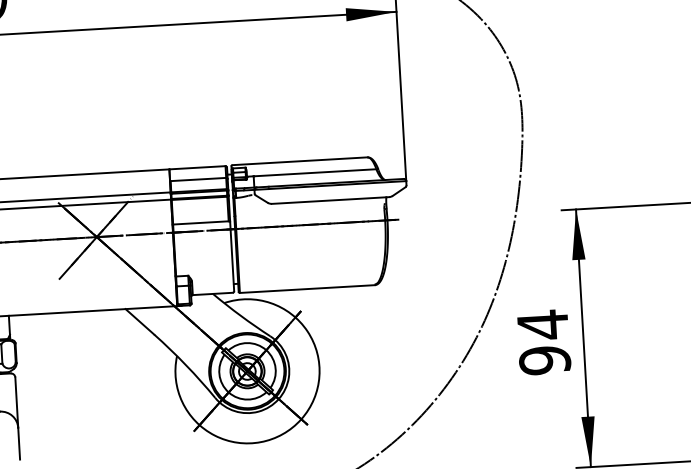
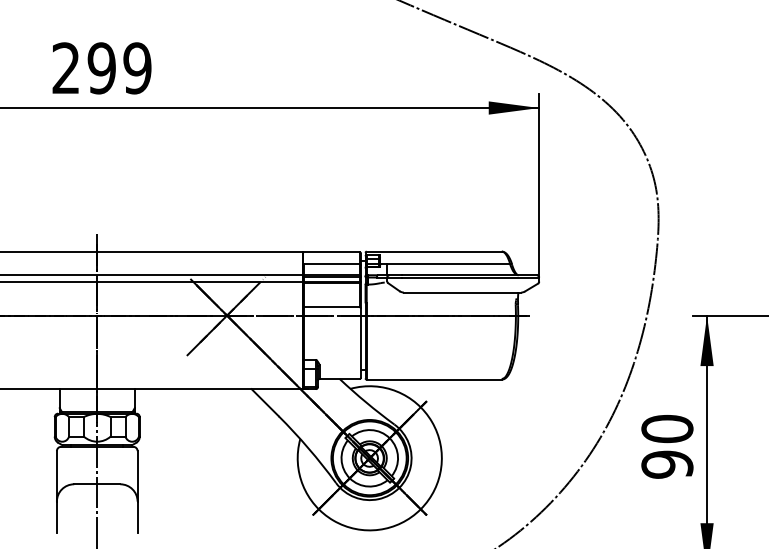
text: (543, 325) -> (667, 429), 94 -> 90

